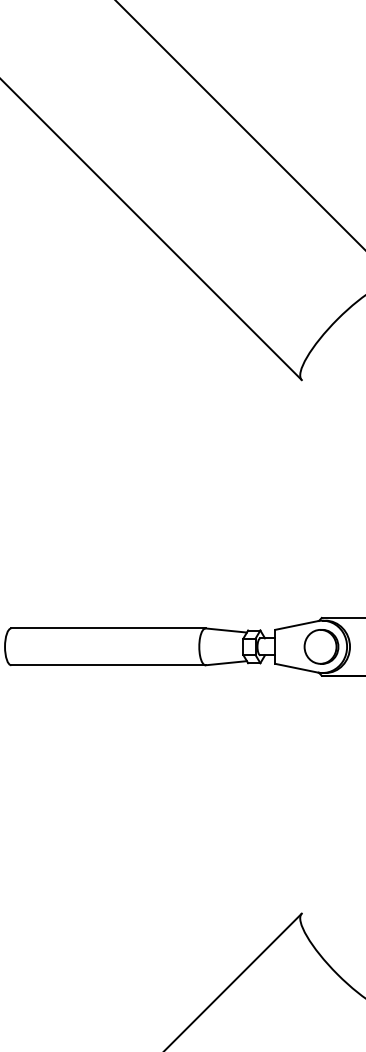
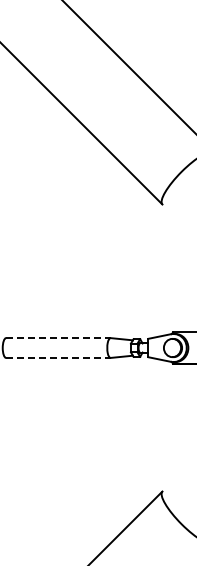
line: (108, 629) -> (58, 338), solid -> dashed
line: (108, 664) -> (58, 357), solid -> dashed

